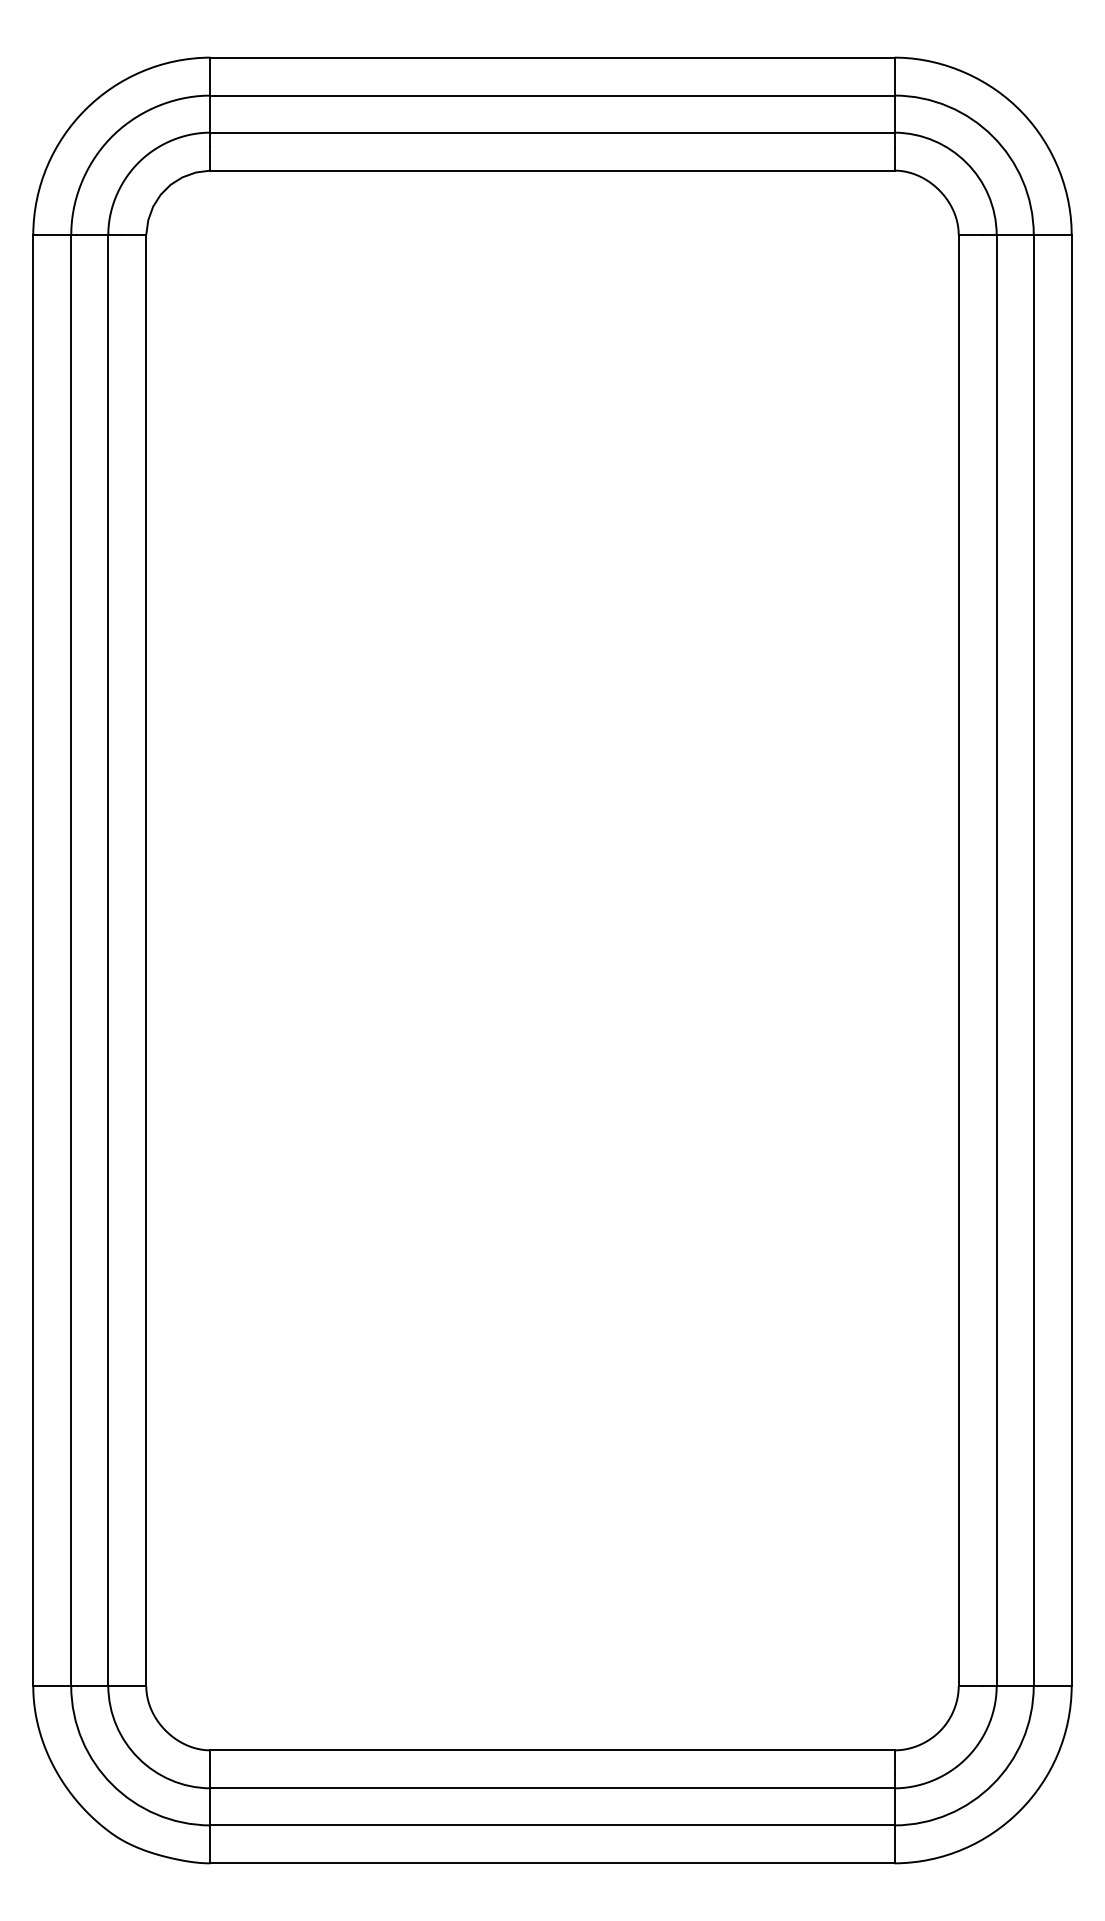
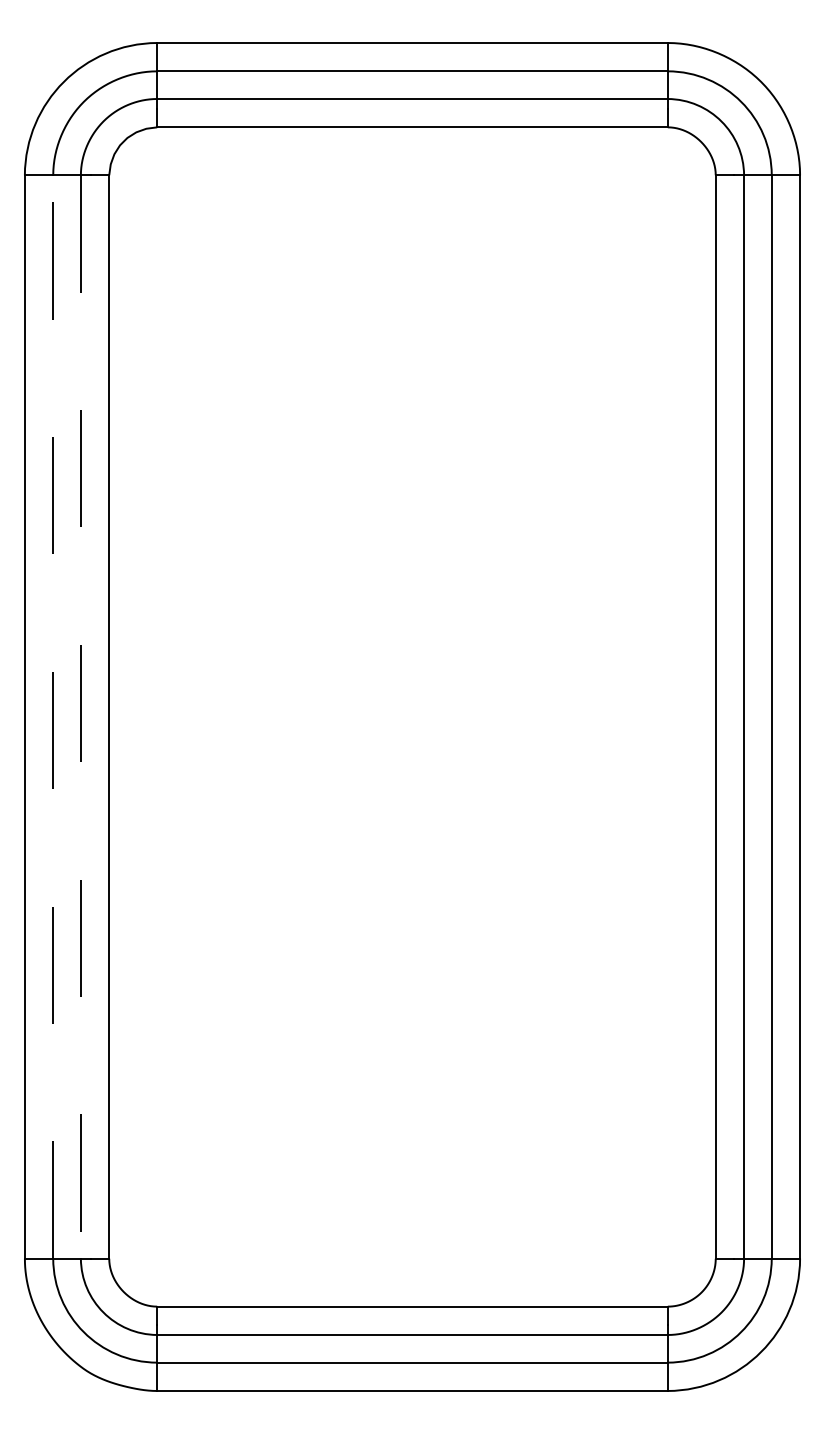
line: (71, 960) -> (53, 717), solid -> dashed
line: (108, 960) -> (81, 717), solid -> dashed

